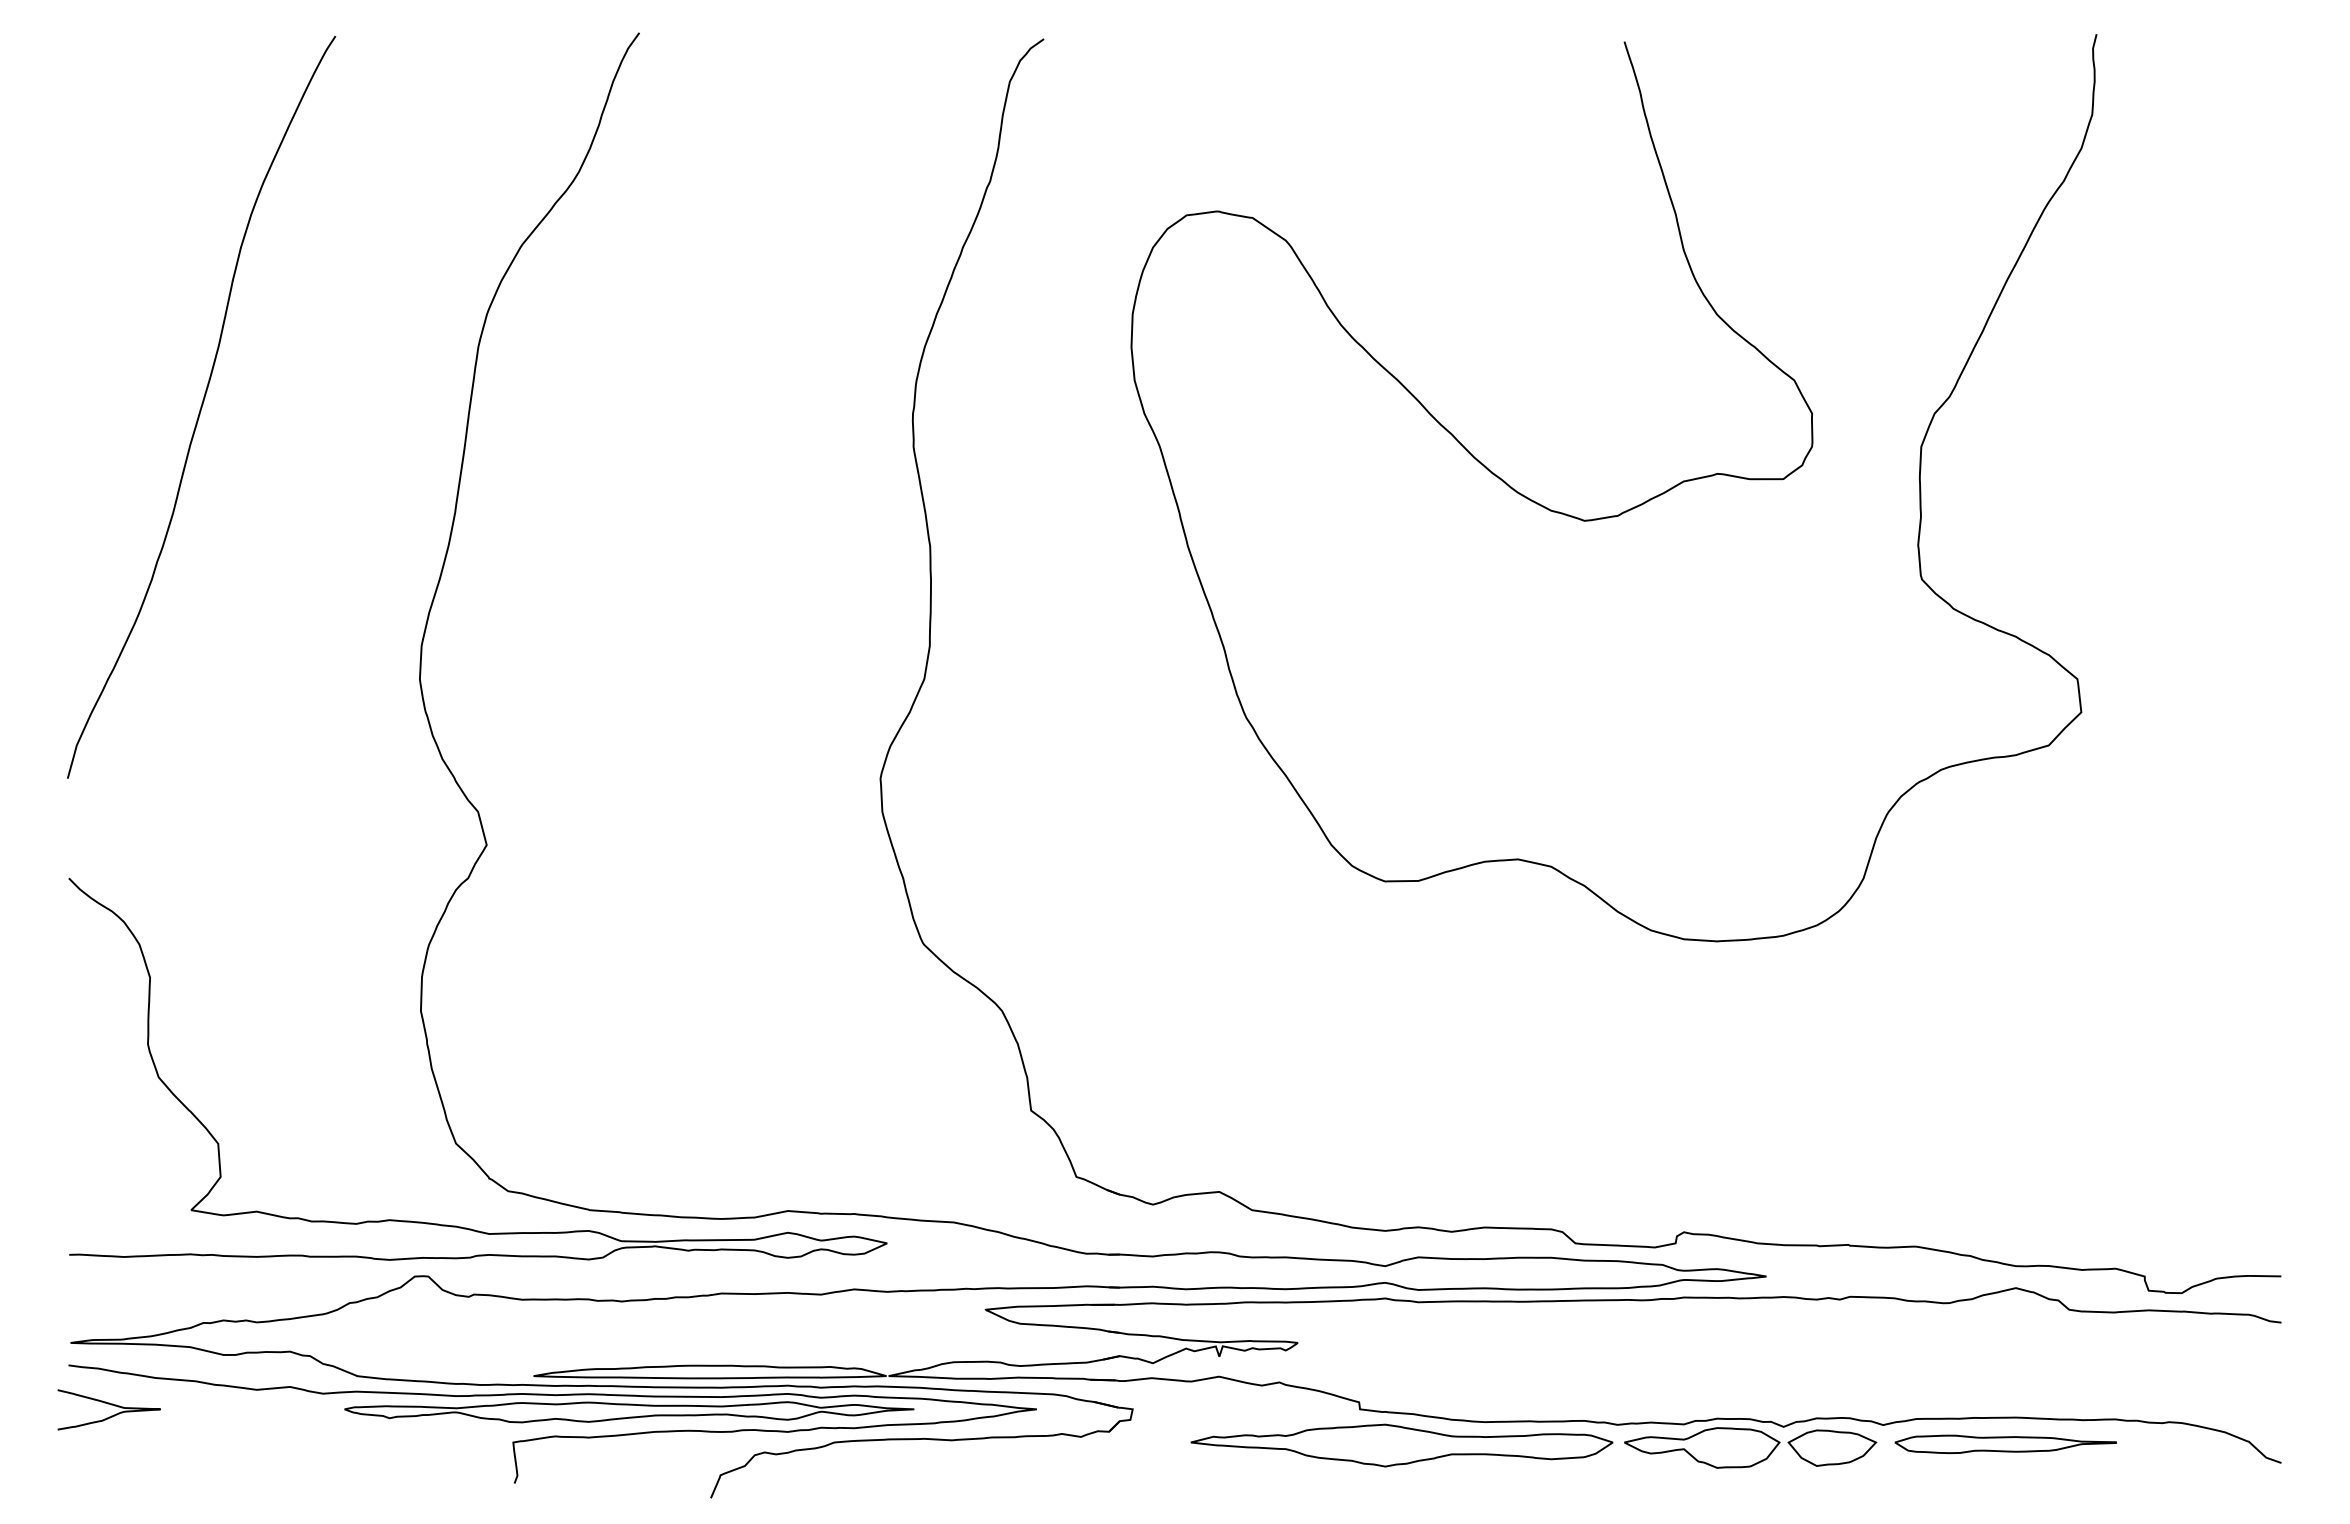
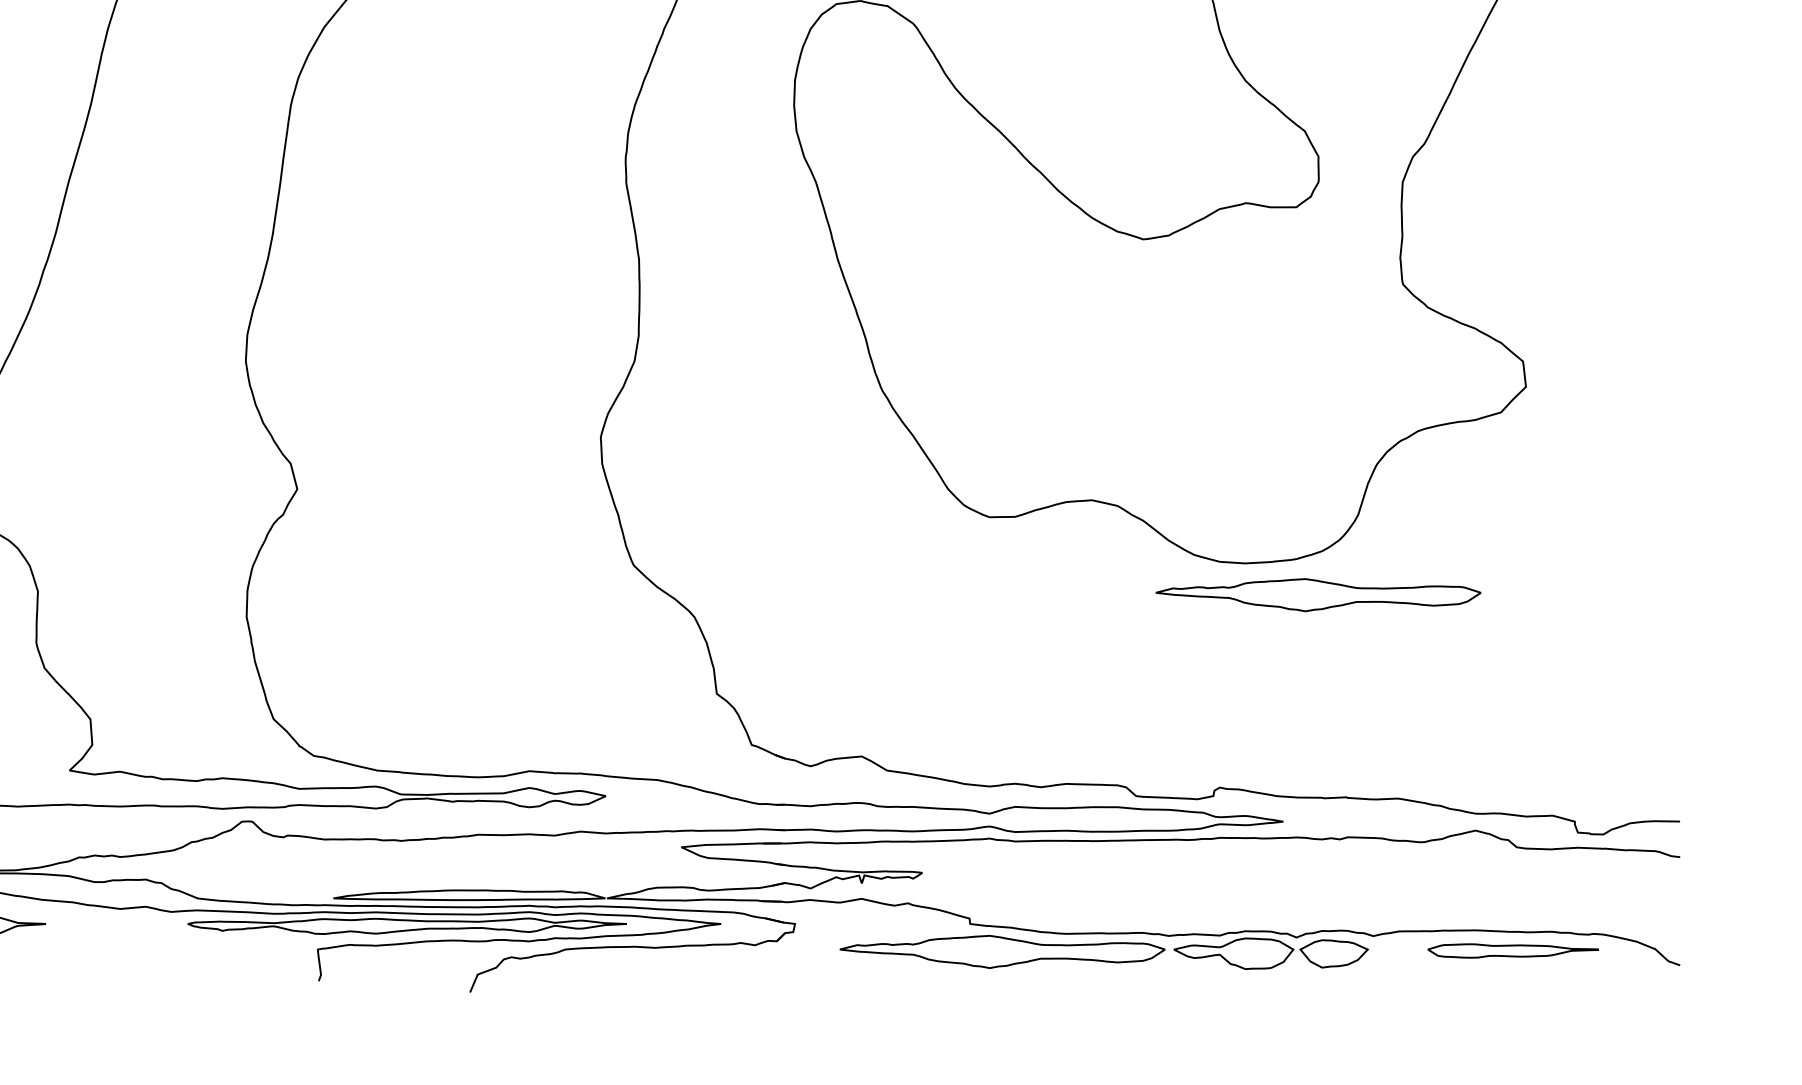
part: (1811, 982) -> (1318, 595), added
part: (2005, 1444) -> (1513, 951), moved

